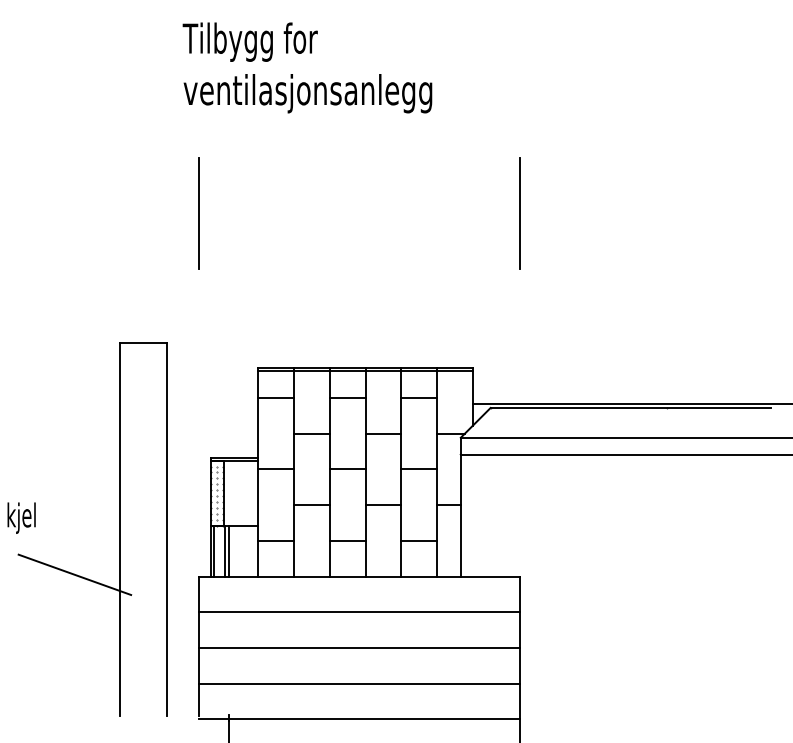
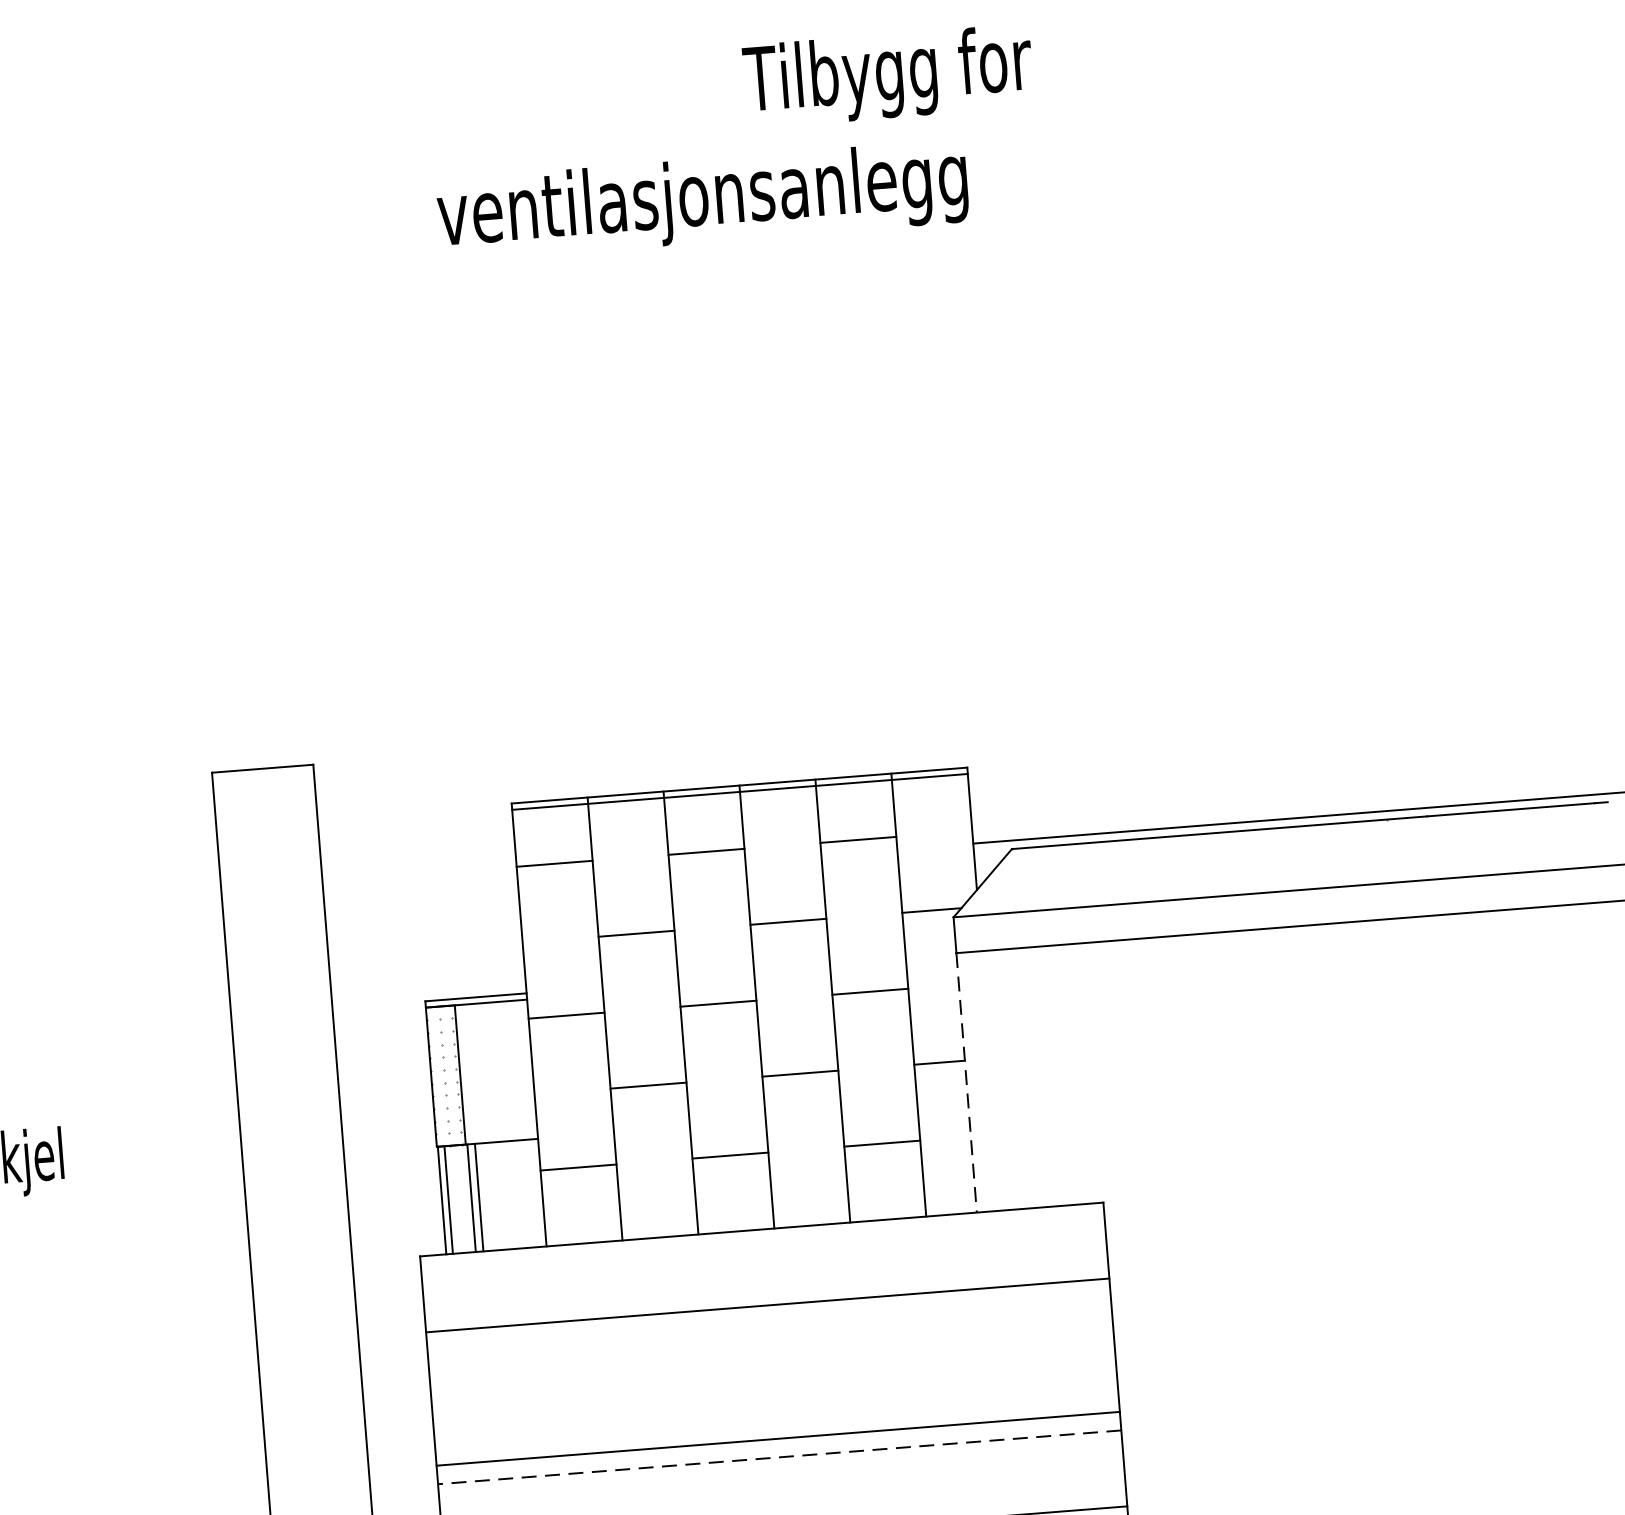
text: (249, 41) -> (886, 74), moved
text: (307, 93) -> (701, 200), moved
line: (198, 213) -> (358, 484), removed
line: (520, 213) -> (1042, 430), removed
line: (460, 516) -> (966, 1084), solid -> dashed
line: (74, 574) -> (155, 1272), removed
line: (359, 648) -> (777, 1439), moved
line: (359, 683) -> (779, 1456), solid -> dashed

